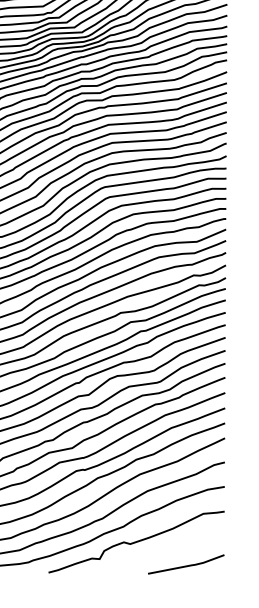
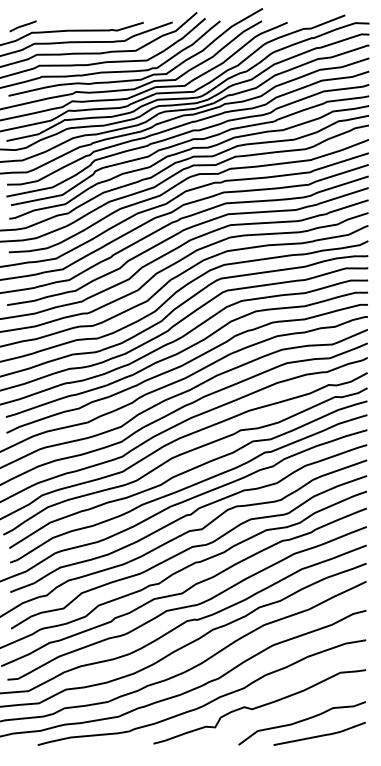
curve: (170, 555) -> (300, 722), added

